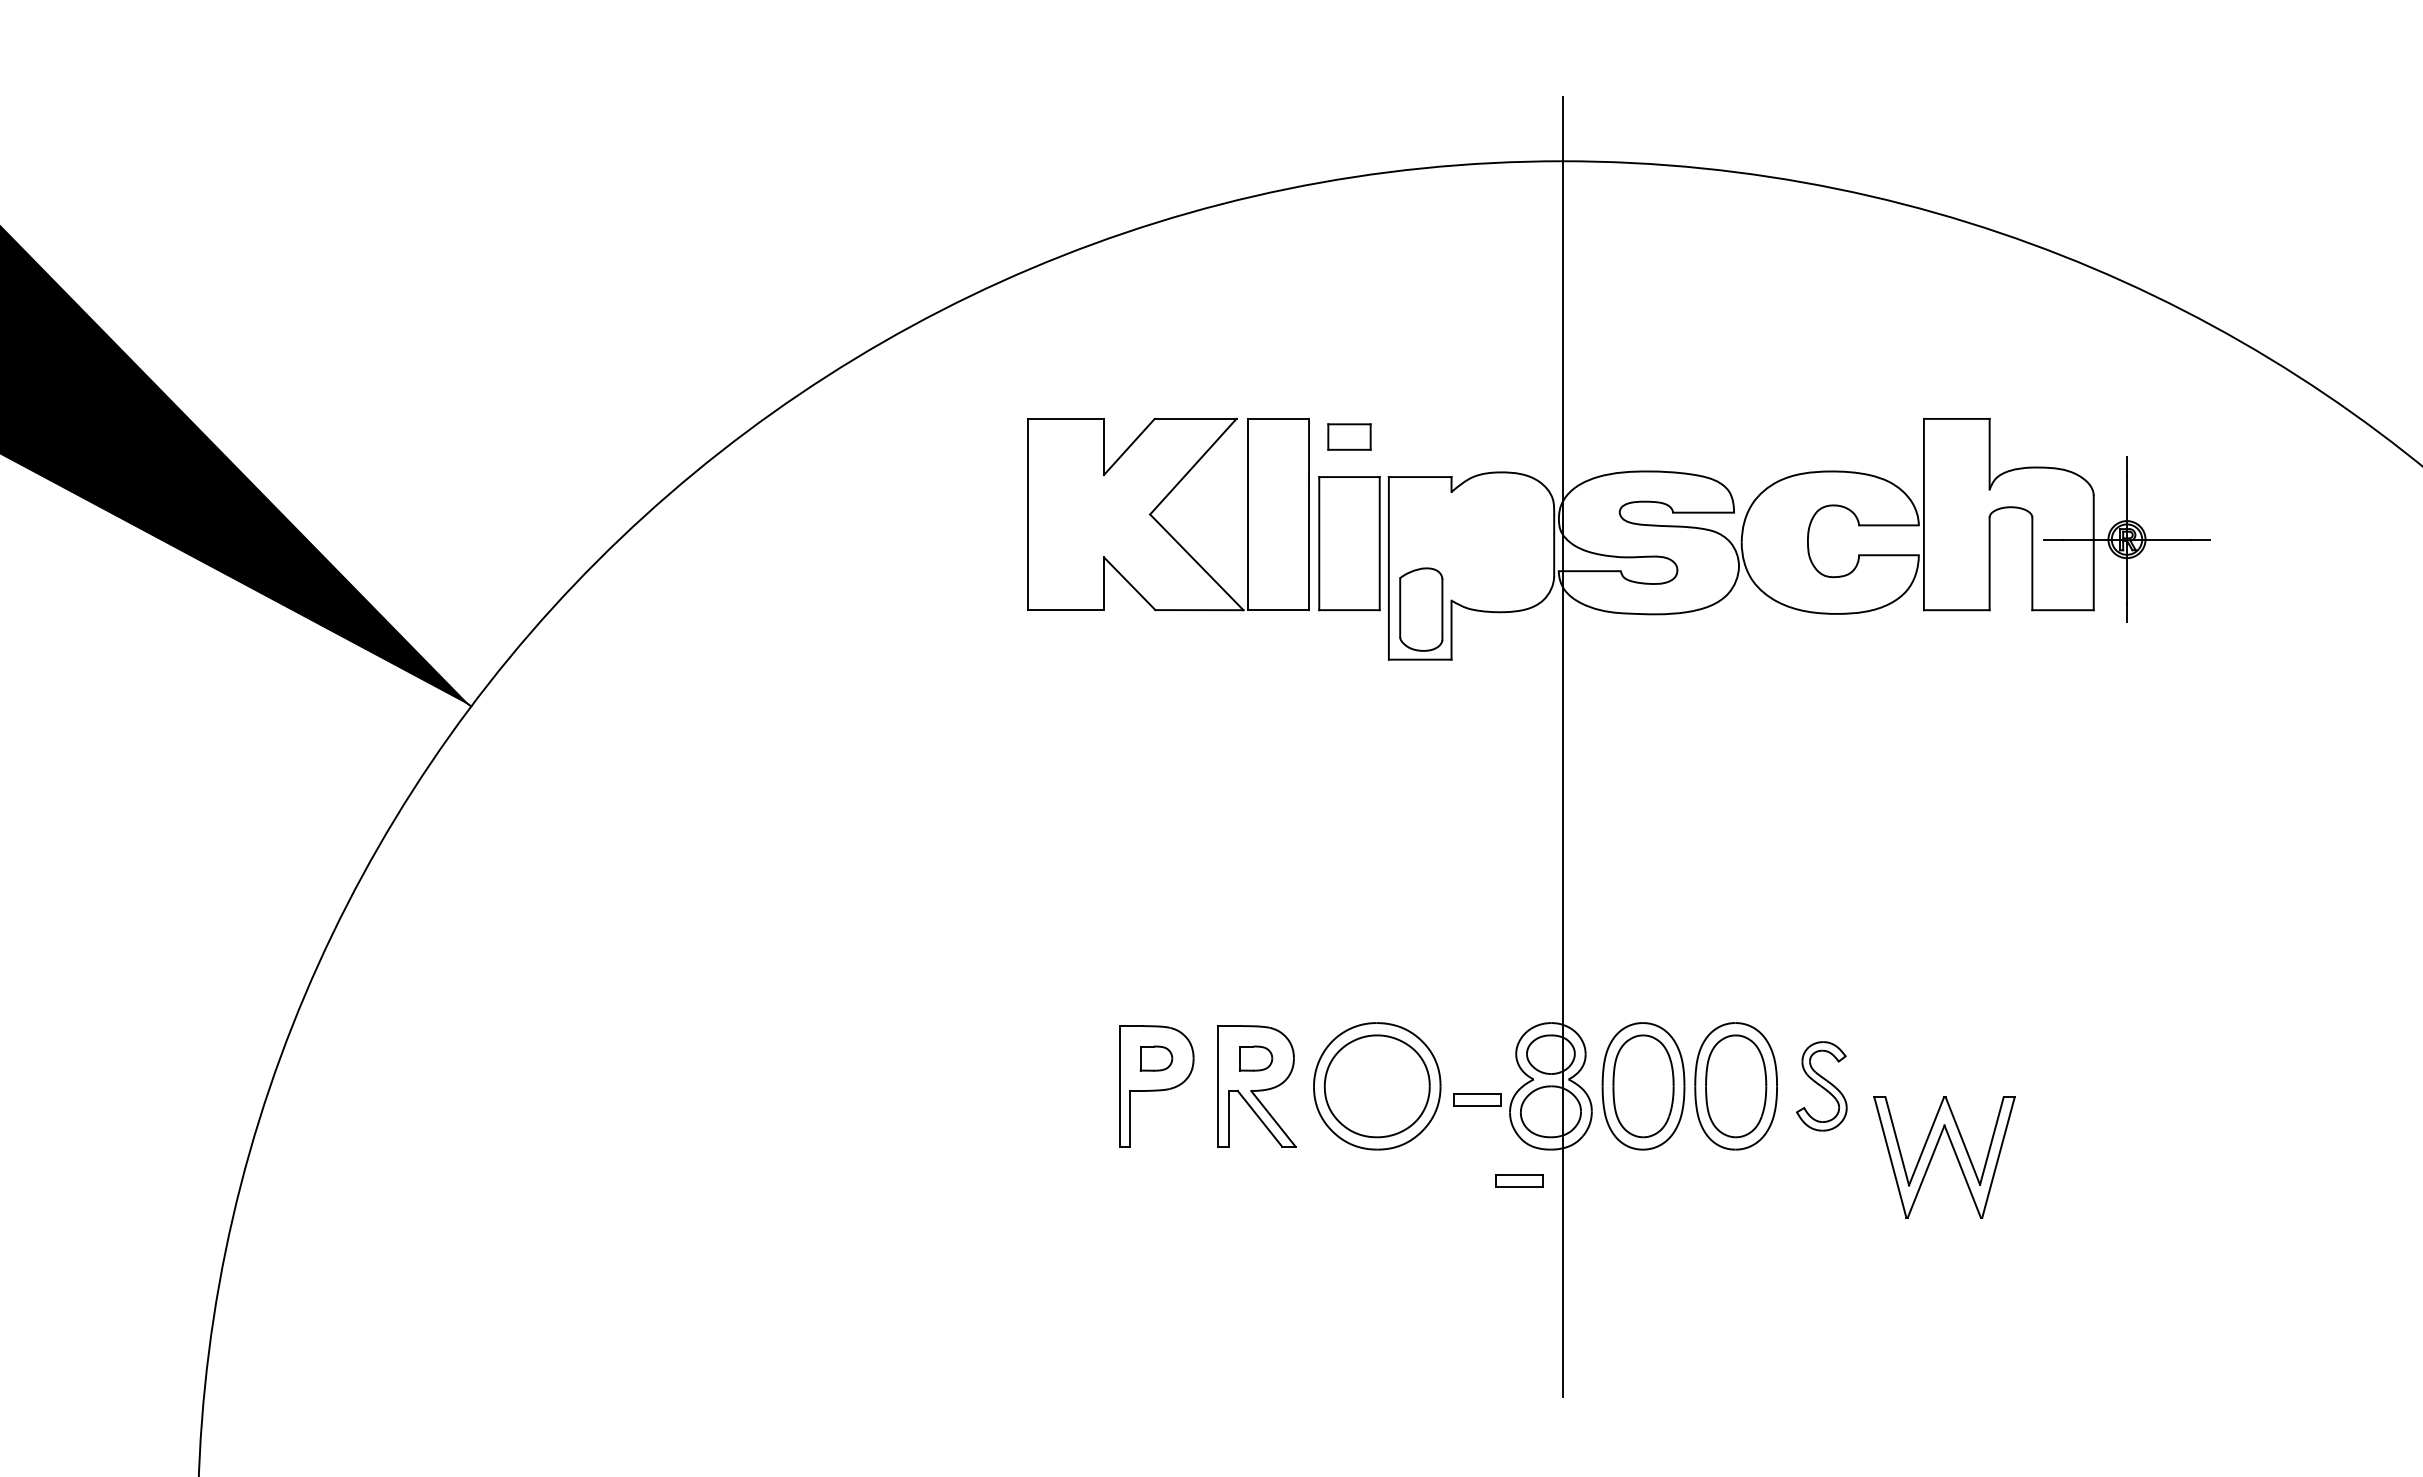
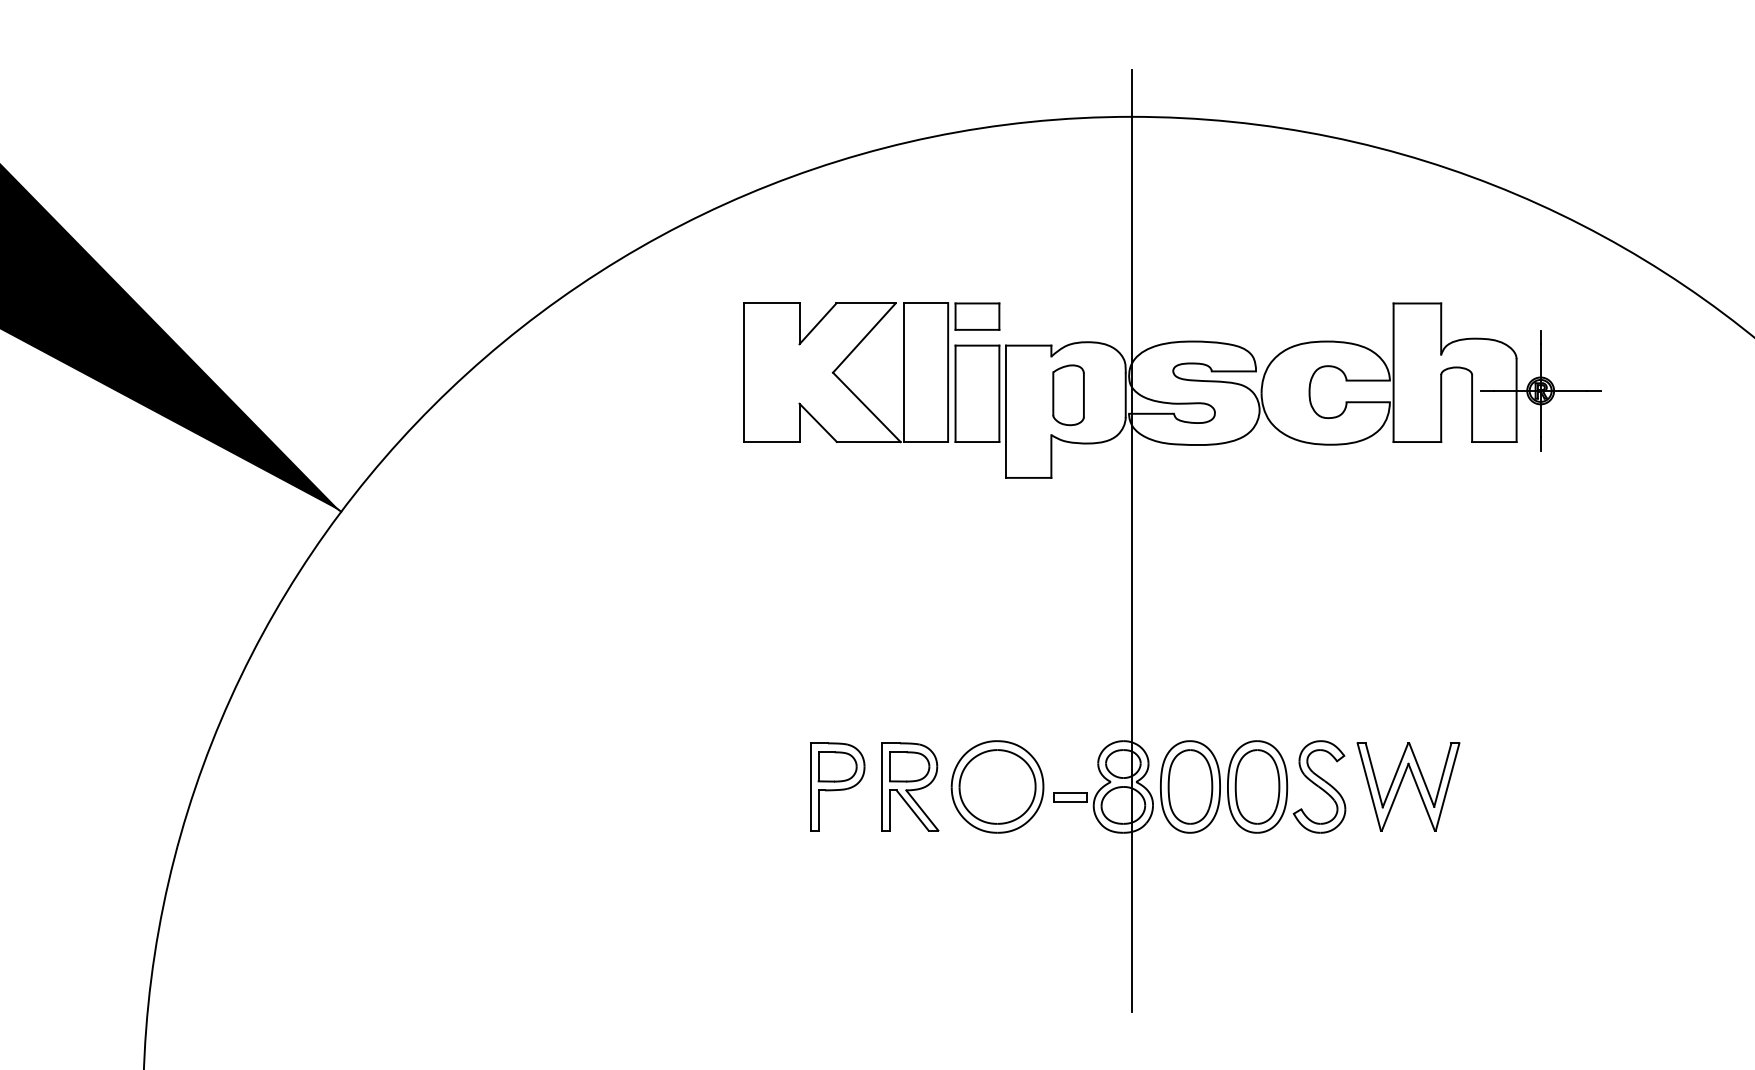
part: (1349, 436) -> (977, 316), size x1.43
part: (1421, 609) -> (1068, 395), moved
part: (1156, 1058) -> (837, 766), size x1.67
part: (1255, 1058) -> (909, 766), size x1.67
part: (1821, 1086) -> (1319, 787), size x1.43
part: (1934, 1153) -> (1401, 784), moved
part: (1519, 1180) -> (1100, 855), removed

